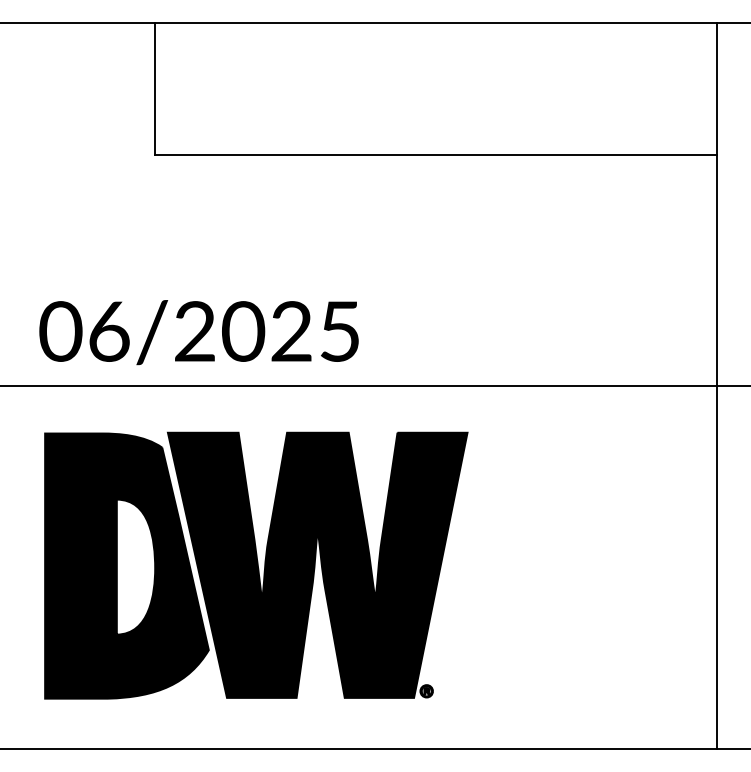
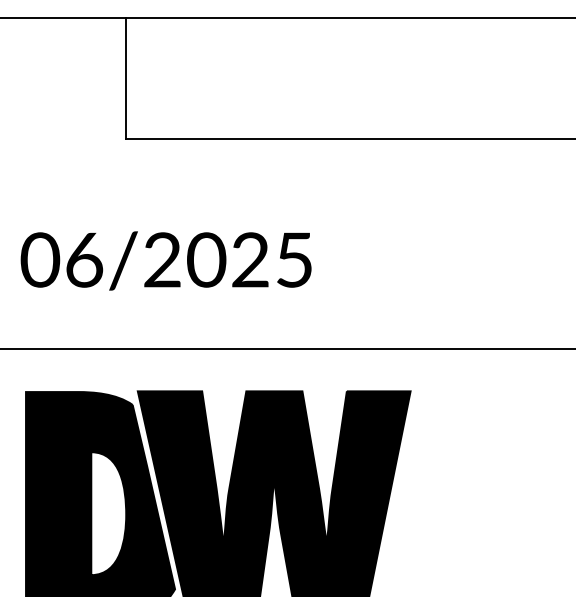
text: (198, 332) -> (165, 260), moved

